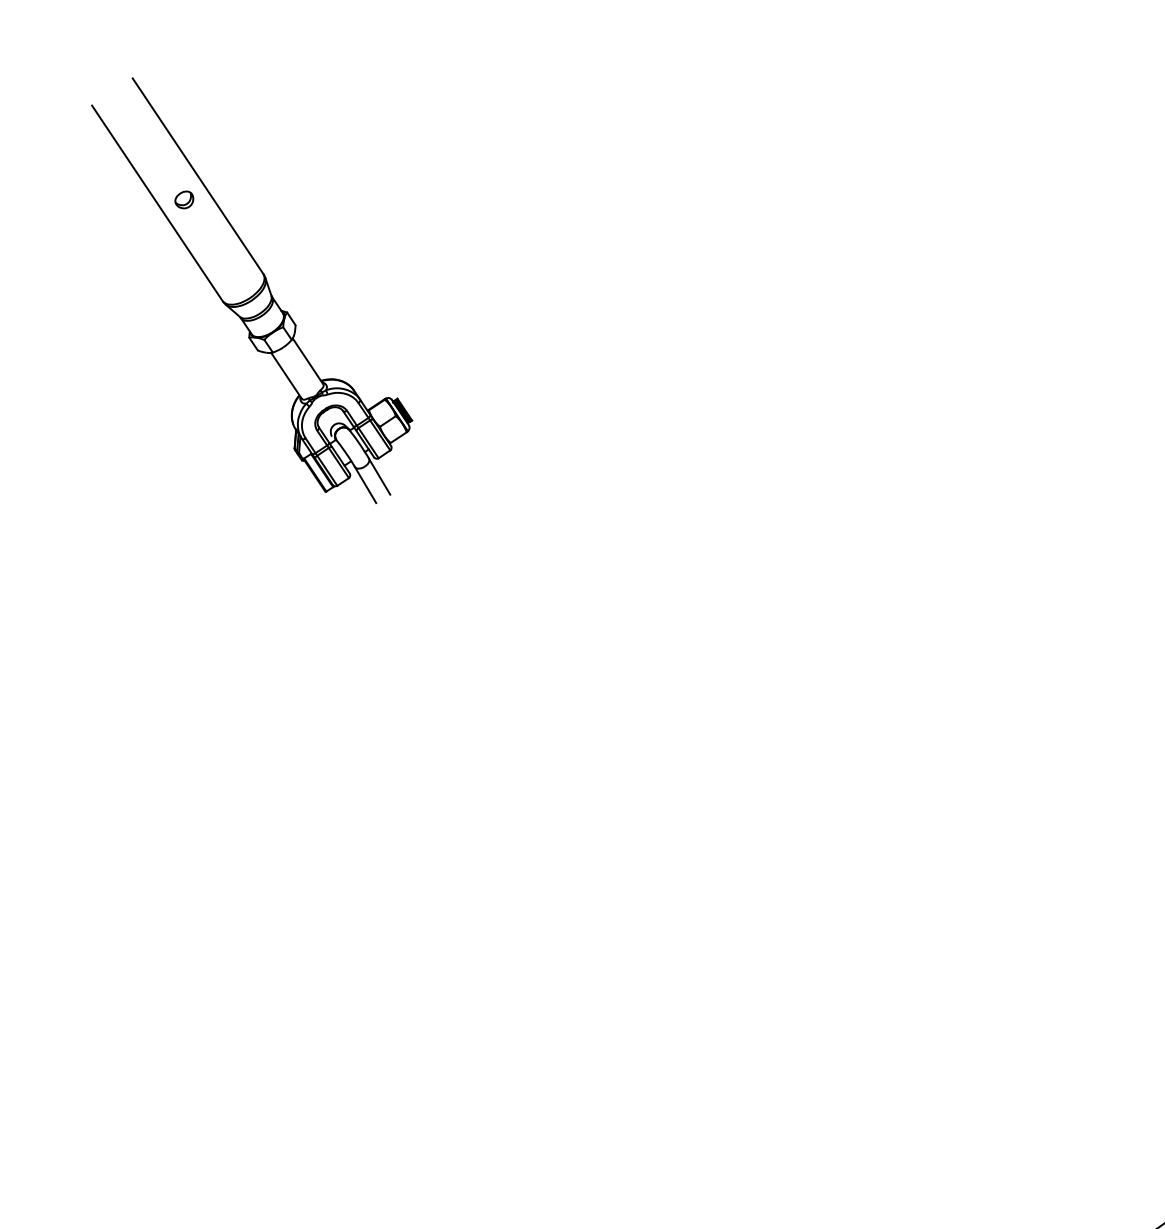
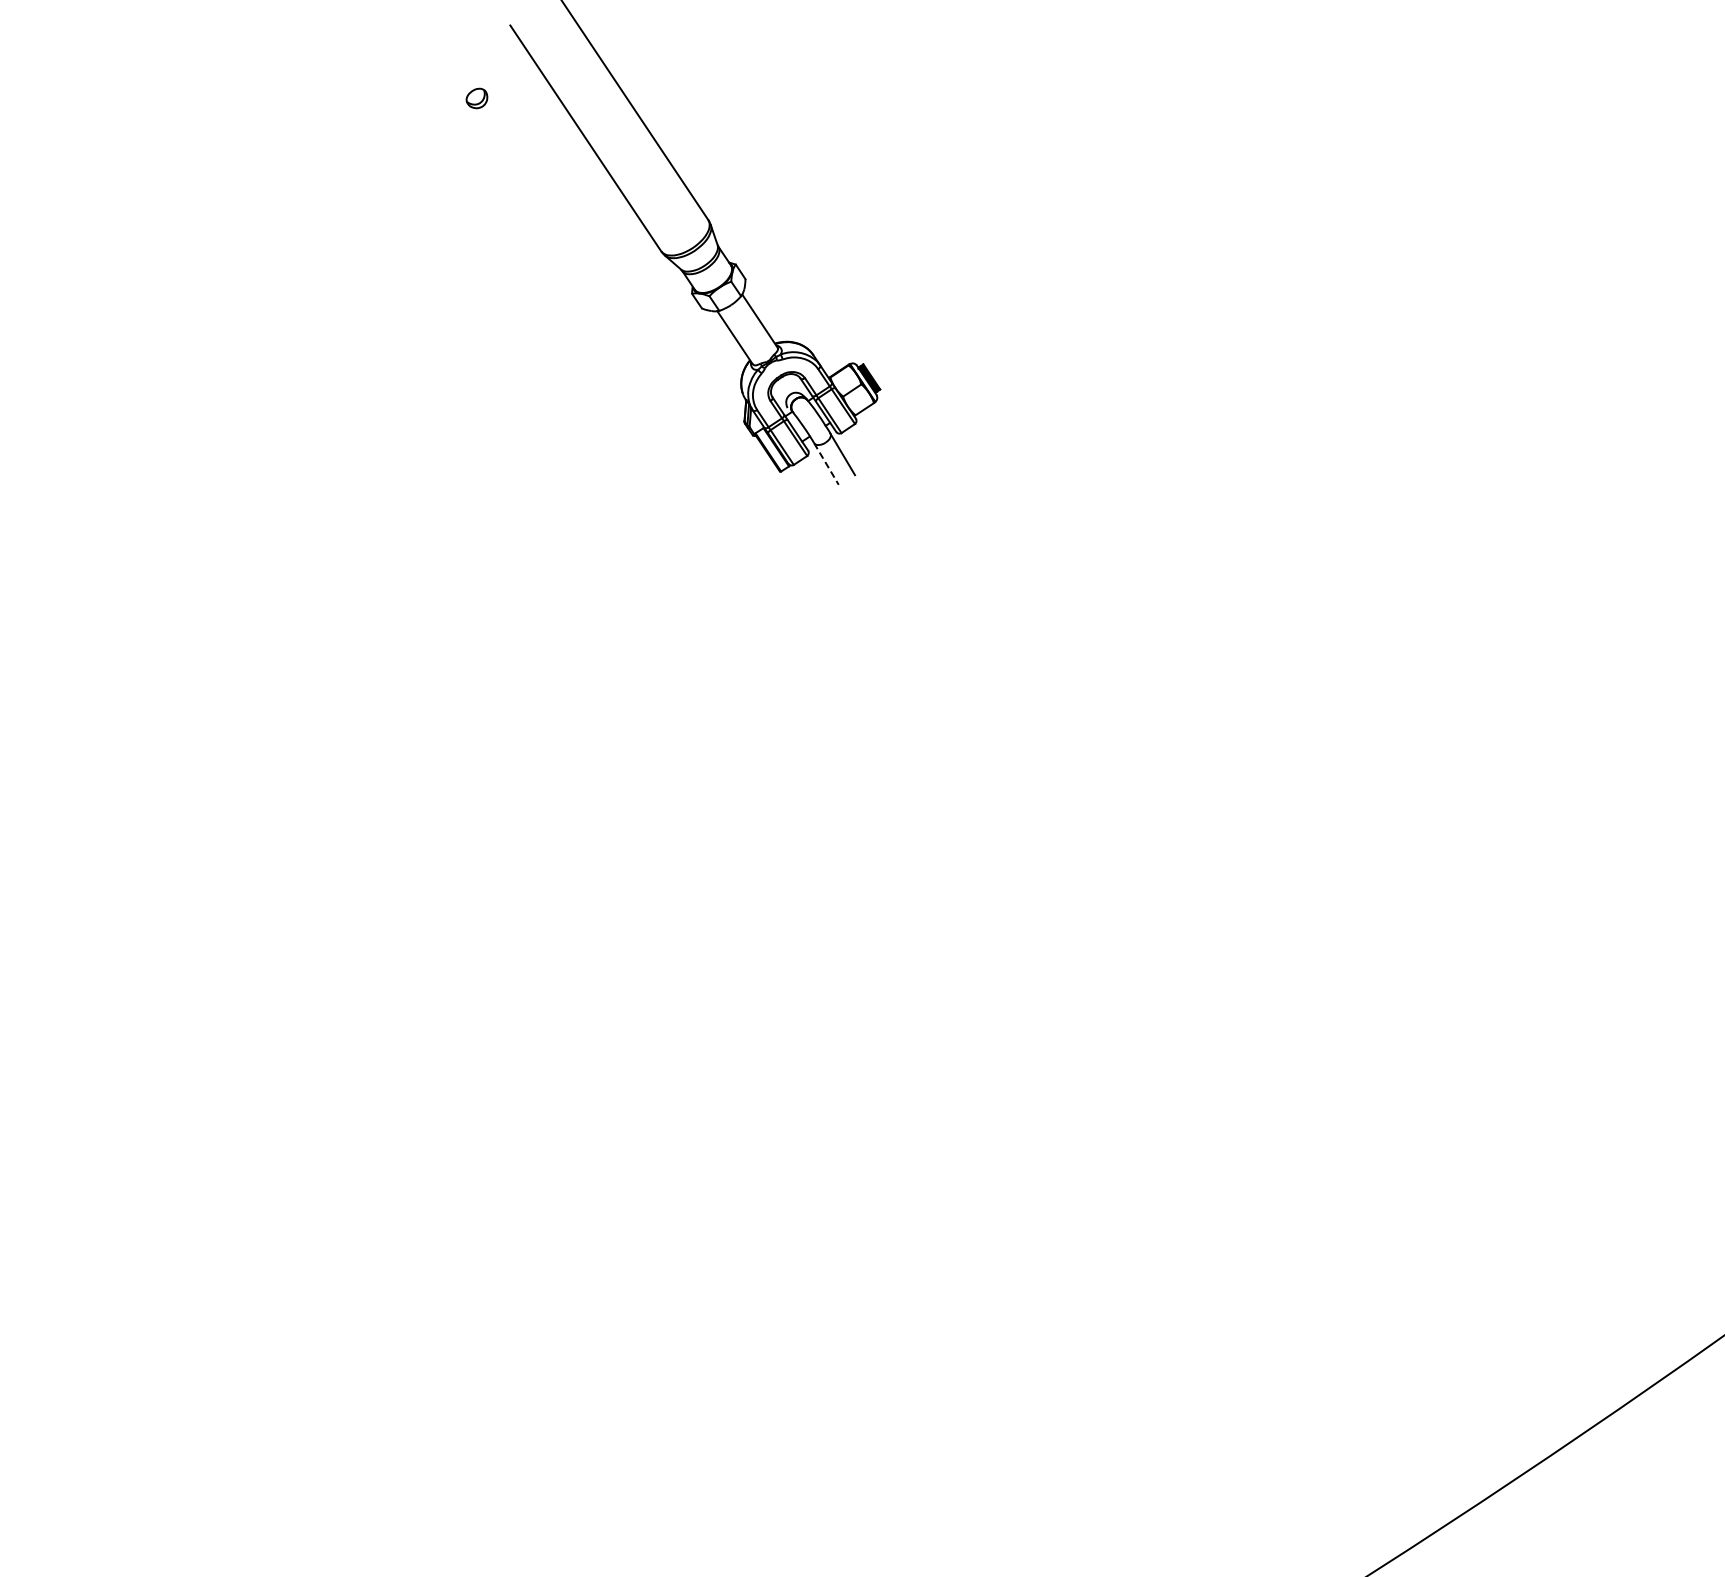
part: (183, 199) -> (476, 98), moved
line: (365, 485) -> (826, 464), solid -> dashed

